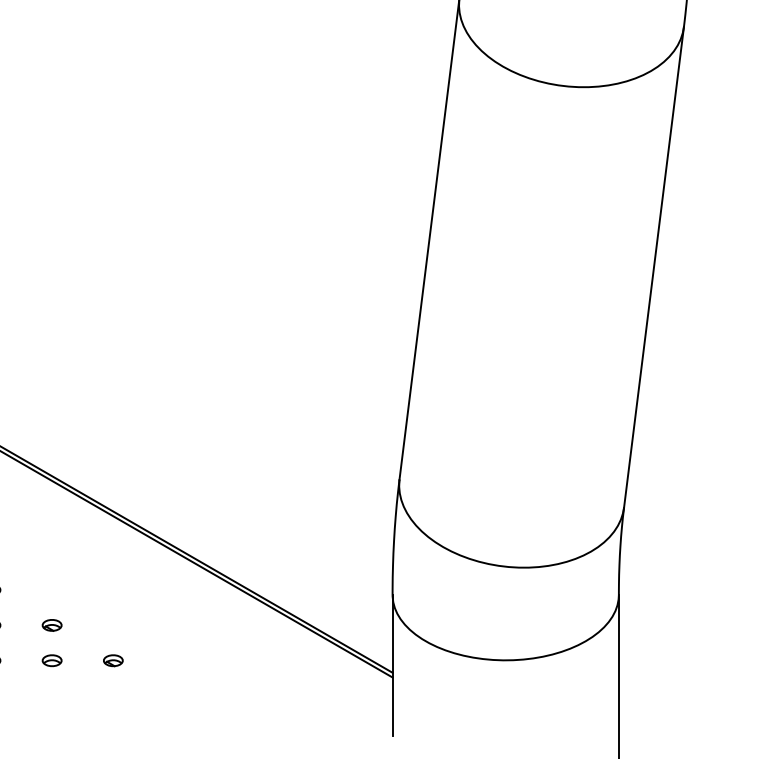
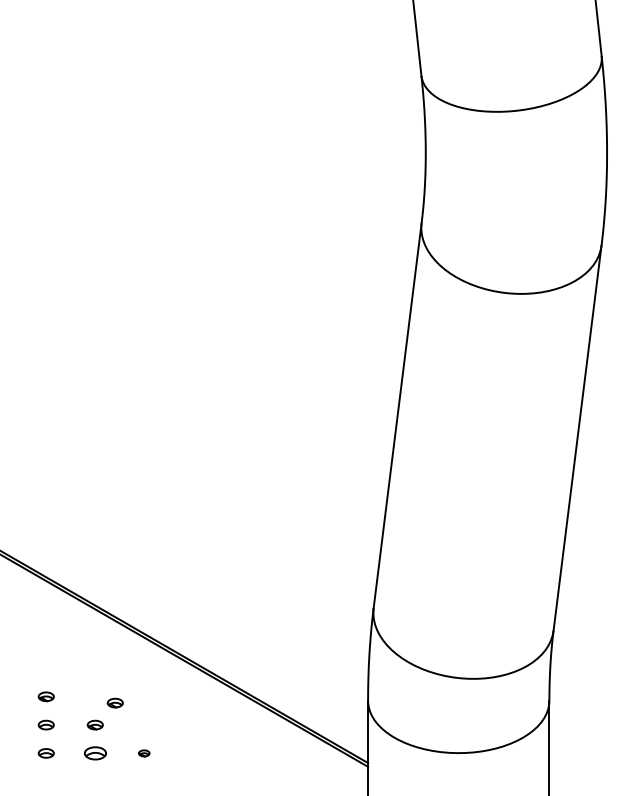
part: (76, 597) -> (114, 702), added
part: (51, 660) -> (94, 753), size x1.4
part: (112, 660) -> (143, 753), size x0.7

